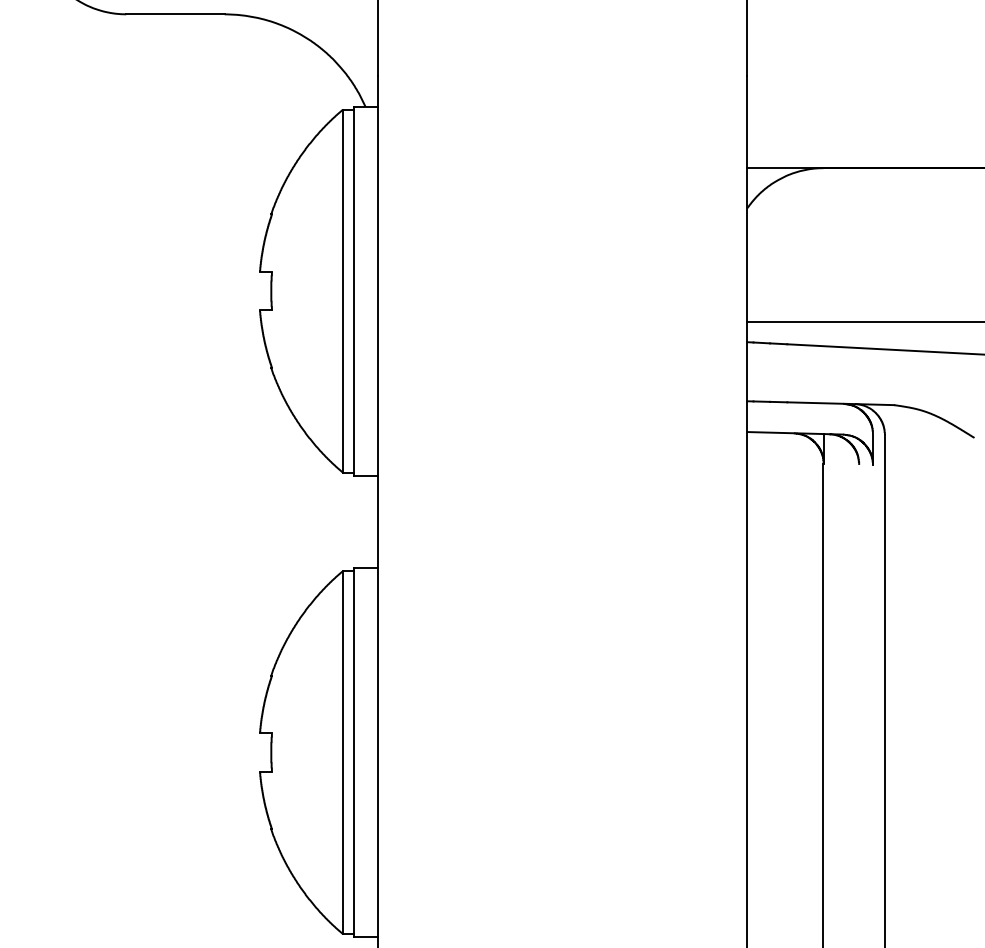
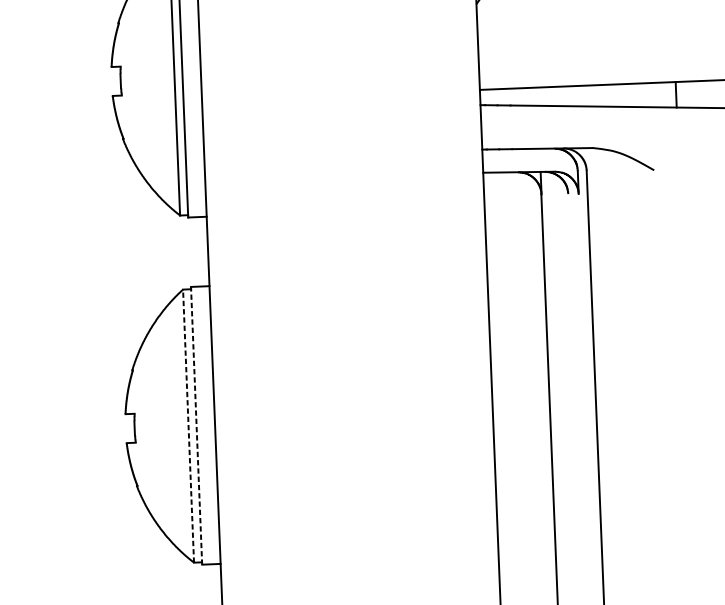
line: (342, 752) -> (188, 426), solid -> dashed
line: (353, 752) -> (196, 425), solid -> dashed

